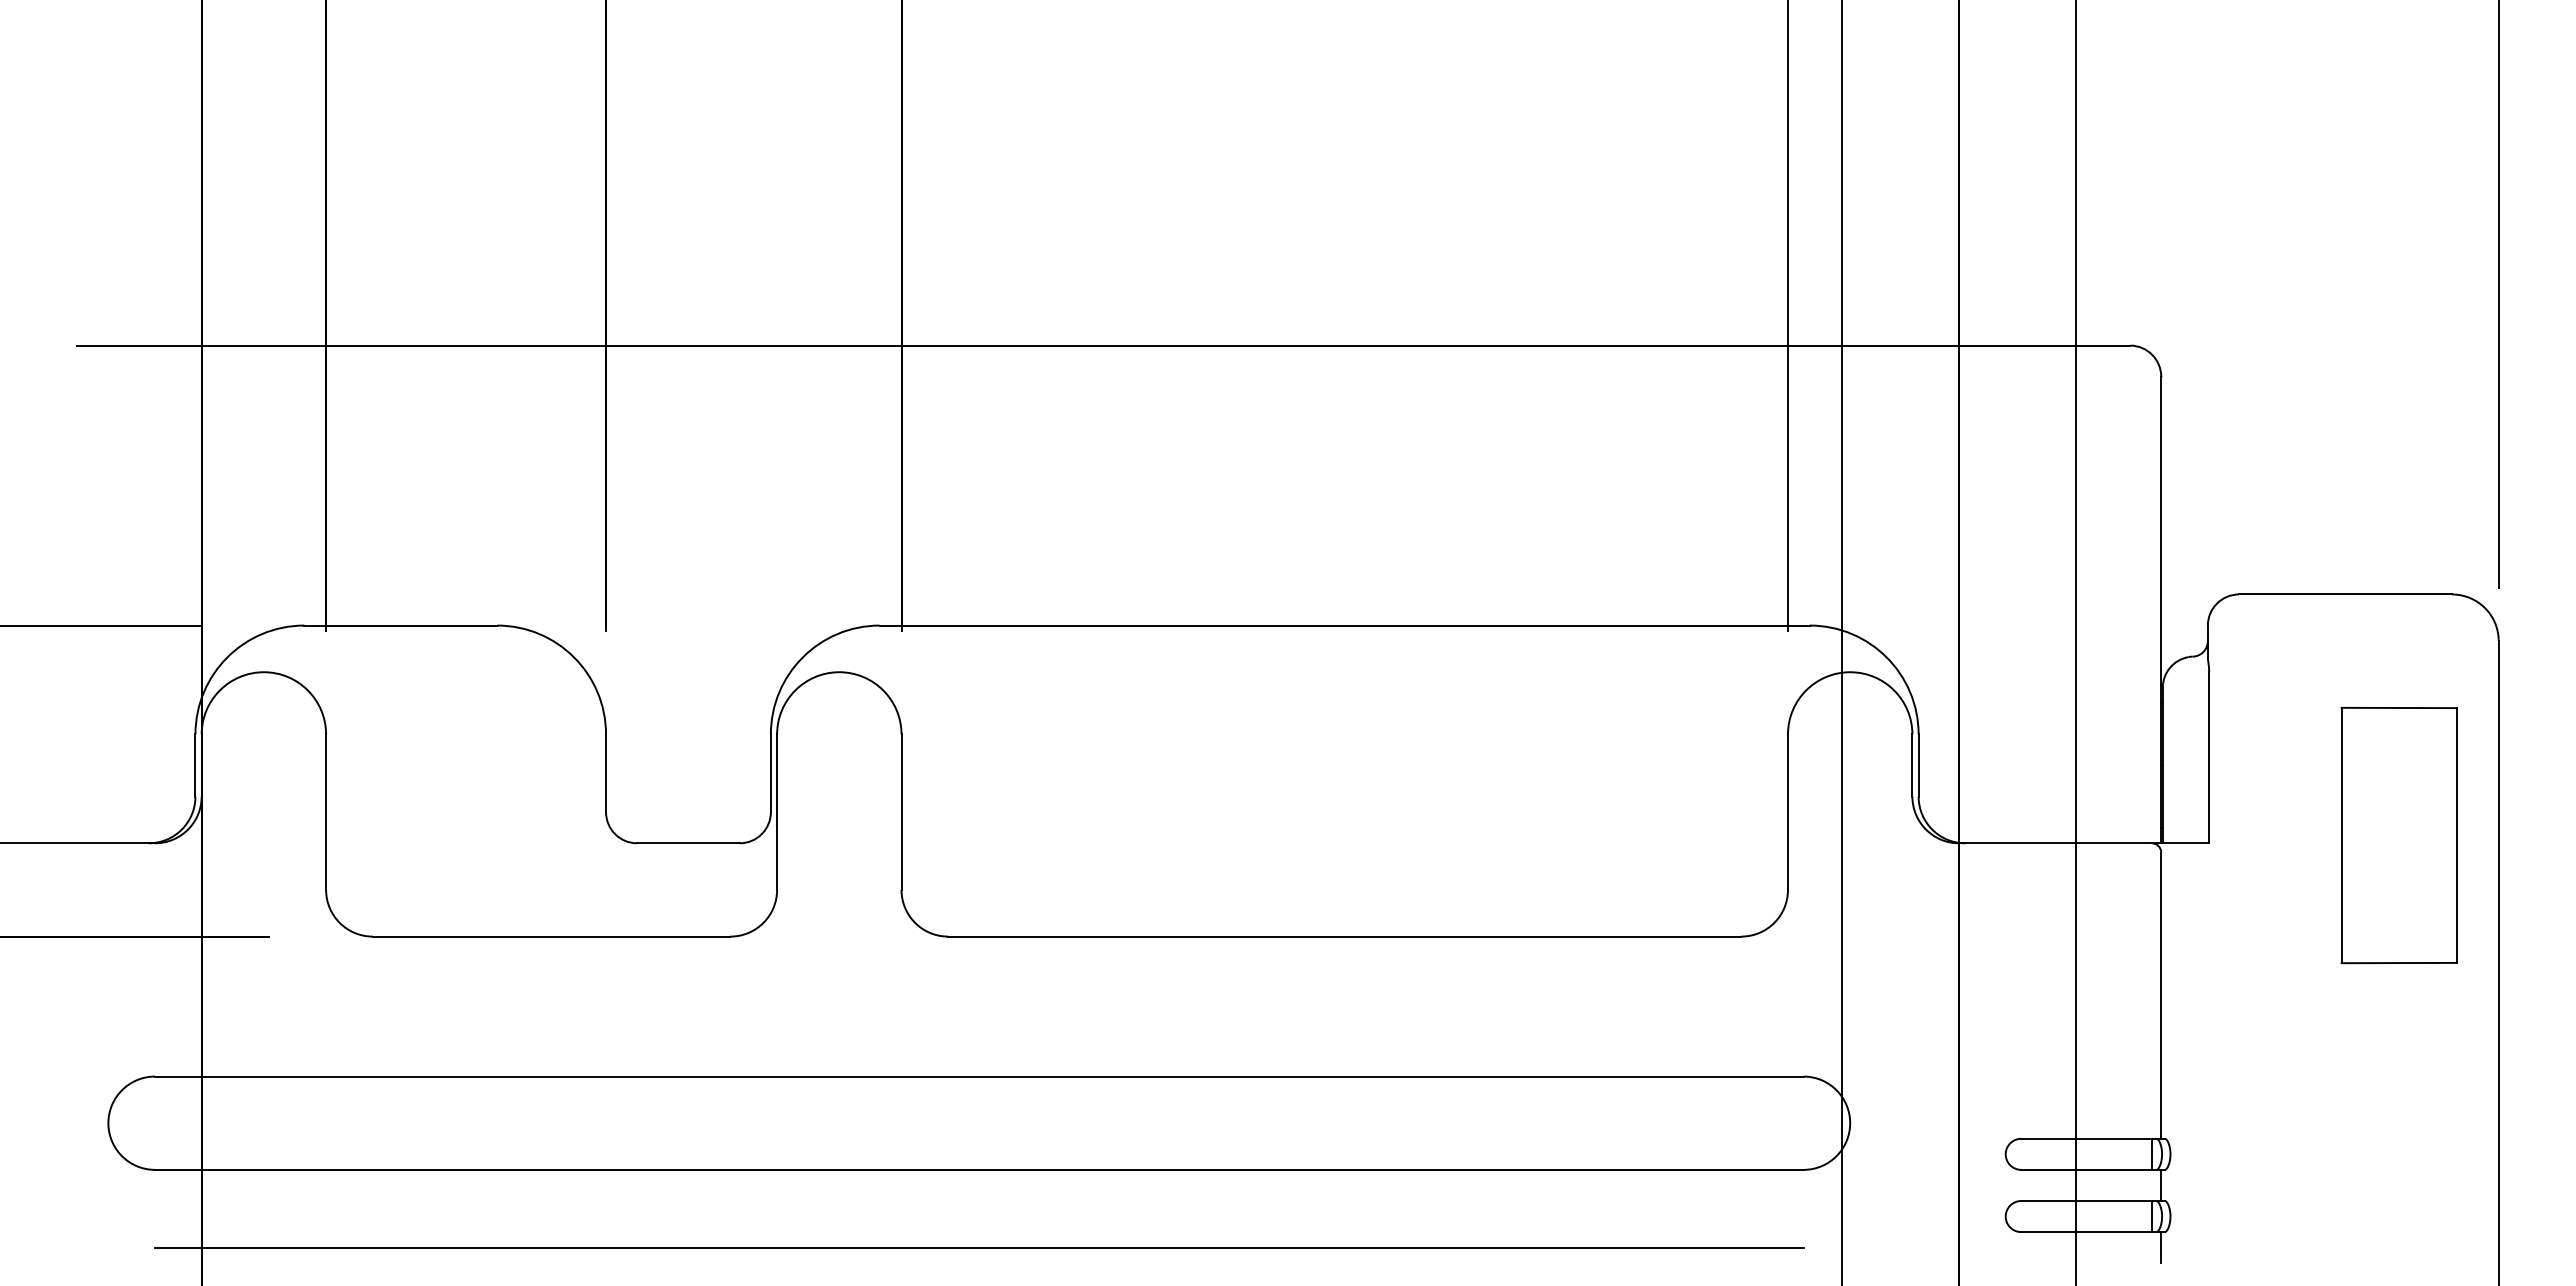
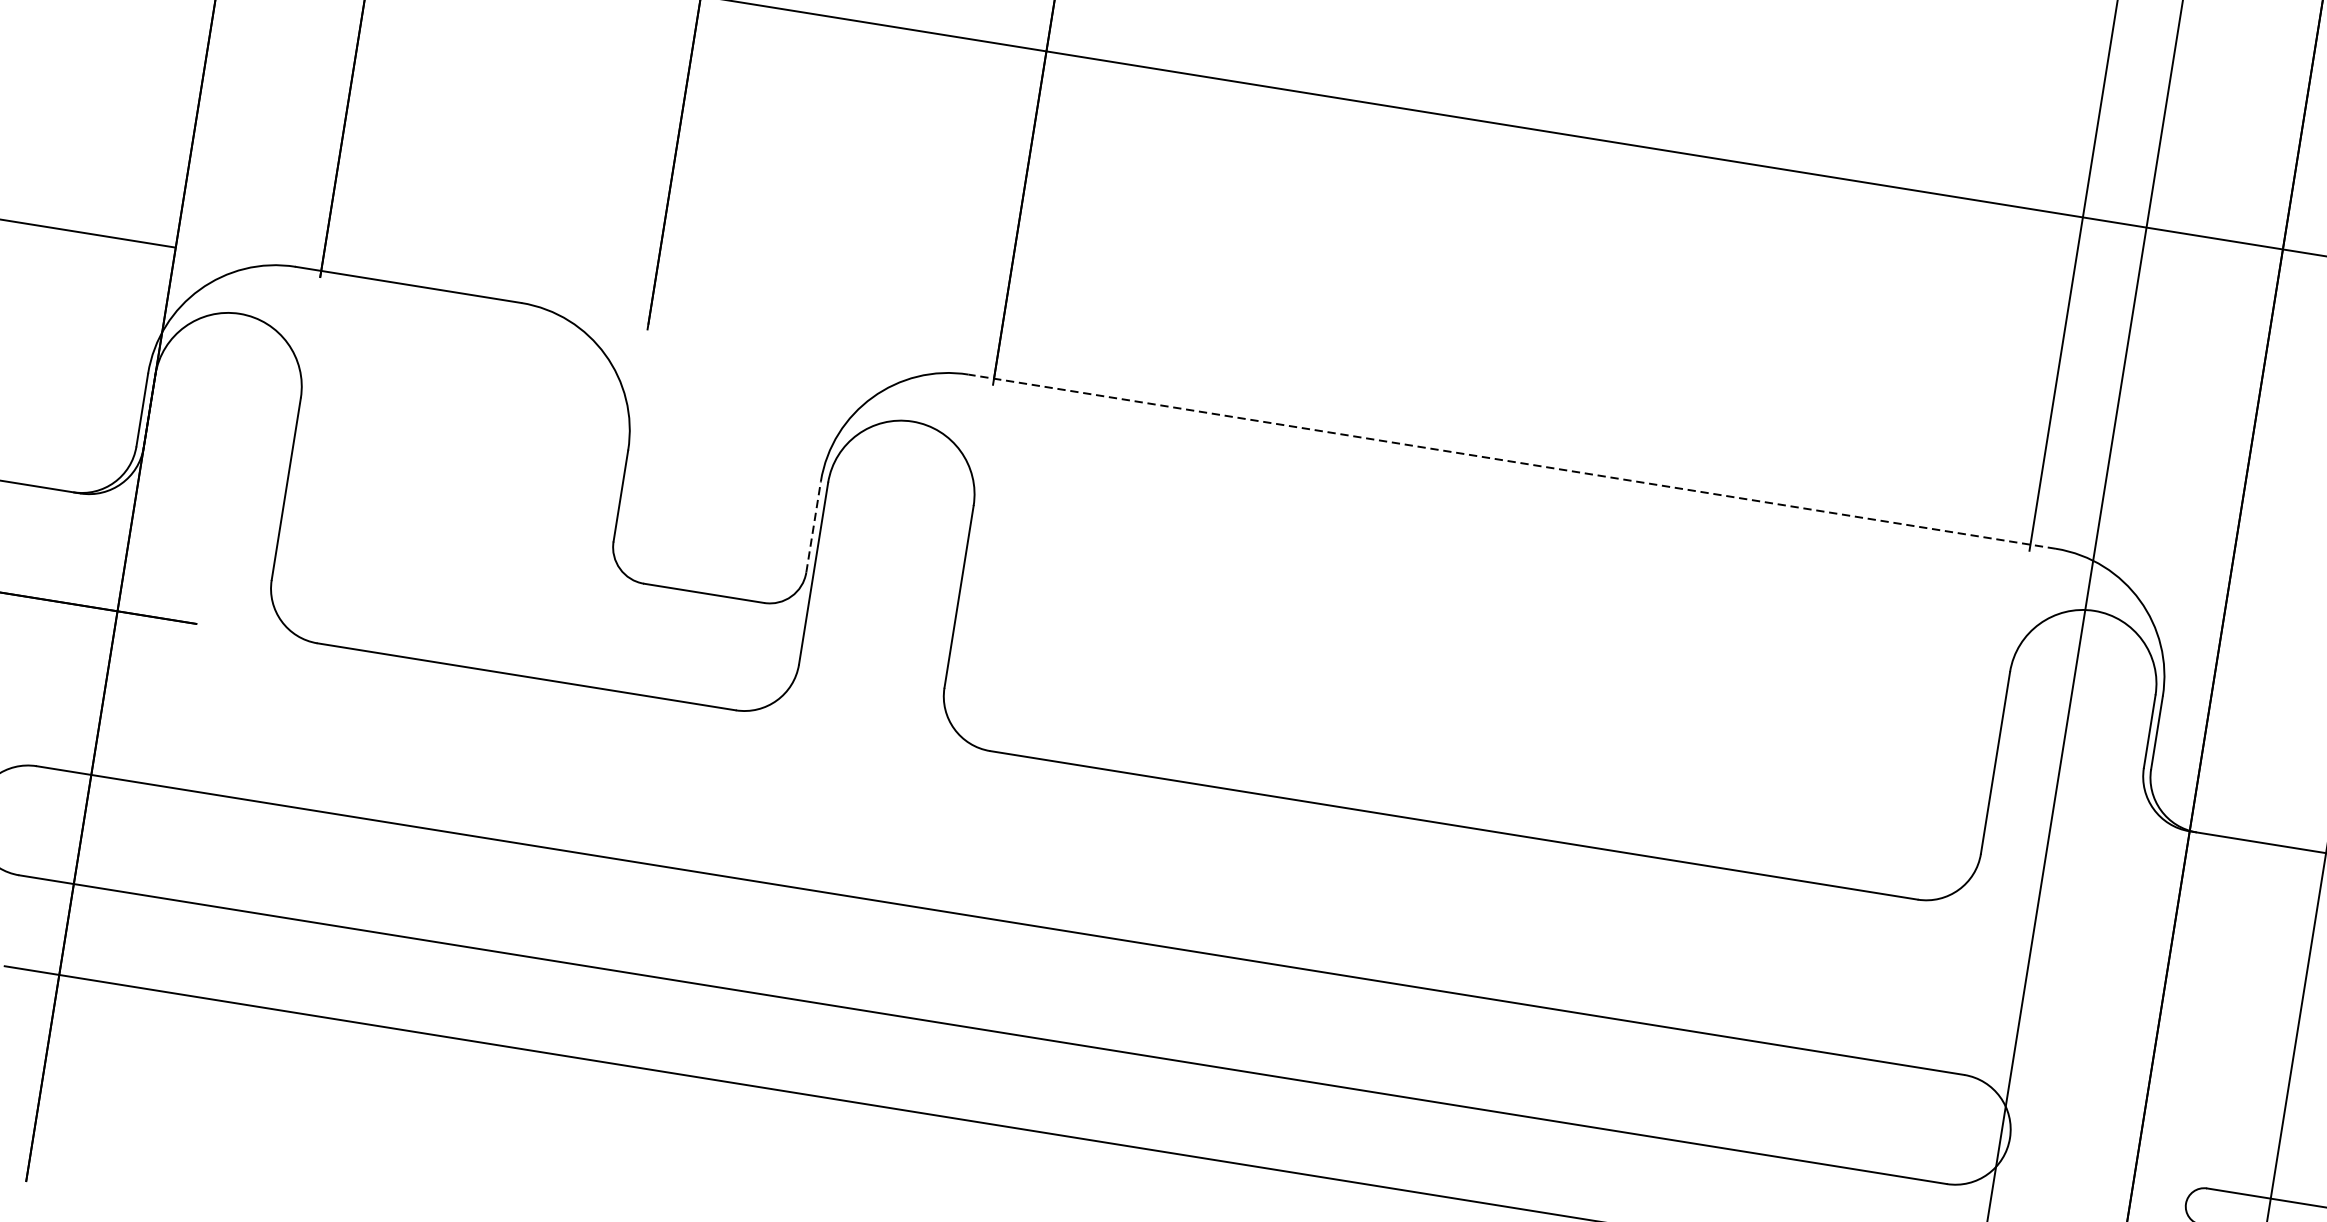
line: (1344, 625) -> (1511, 461), solid -> dashed
line: (770, 773) -> (813, 527), solid -> dashed

